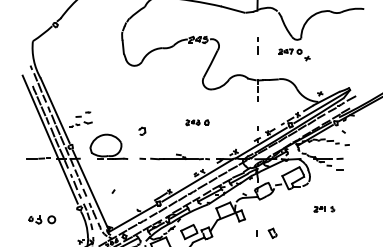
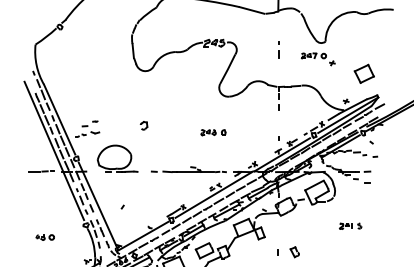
part: (336, 68) -> (363, 74), added
part: (142, 130) -> (144, 124), moved
part: (41, 219) -> (44, 237), size x0.62

